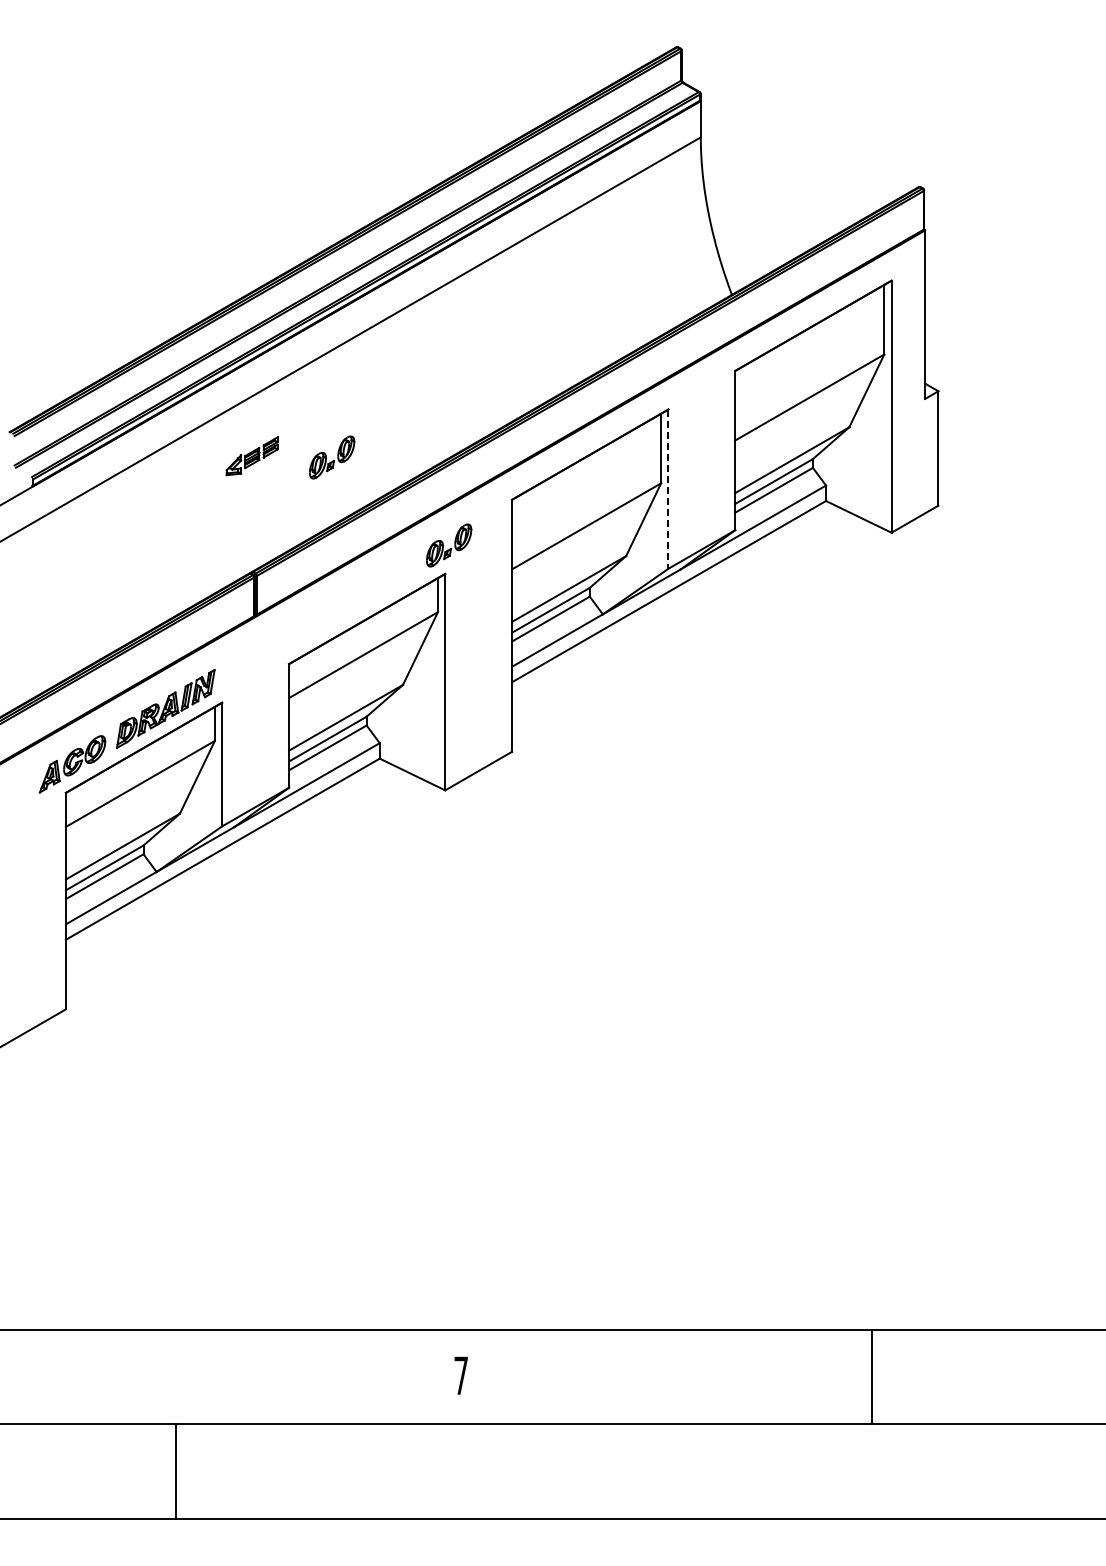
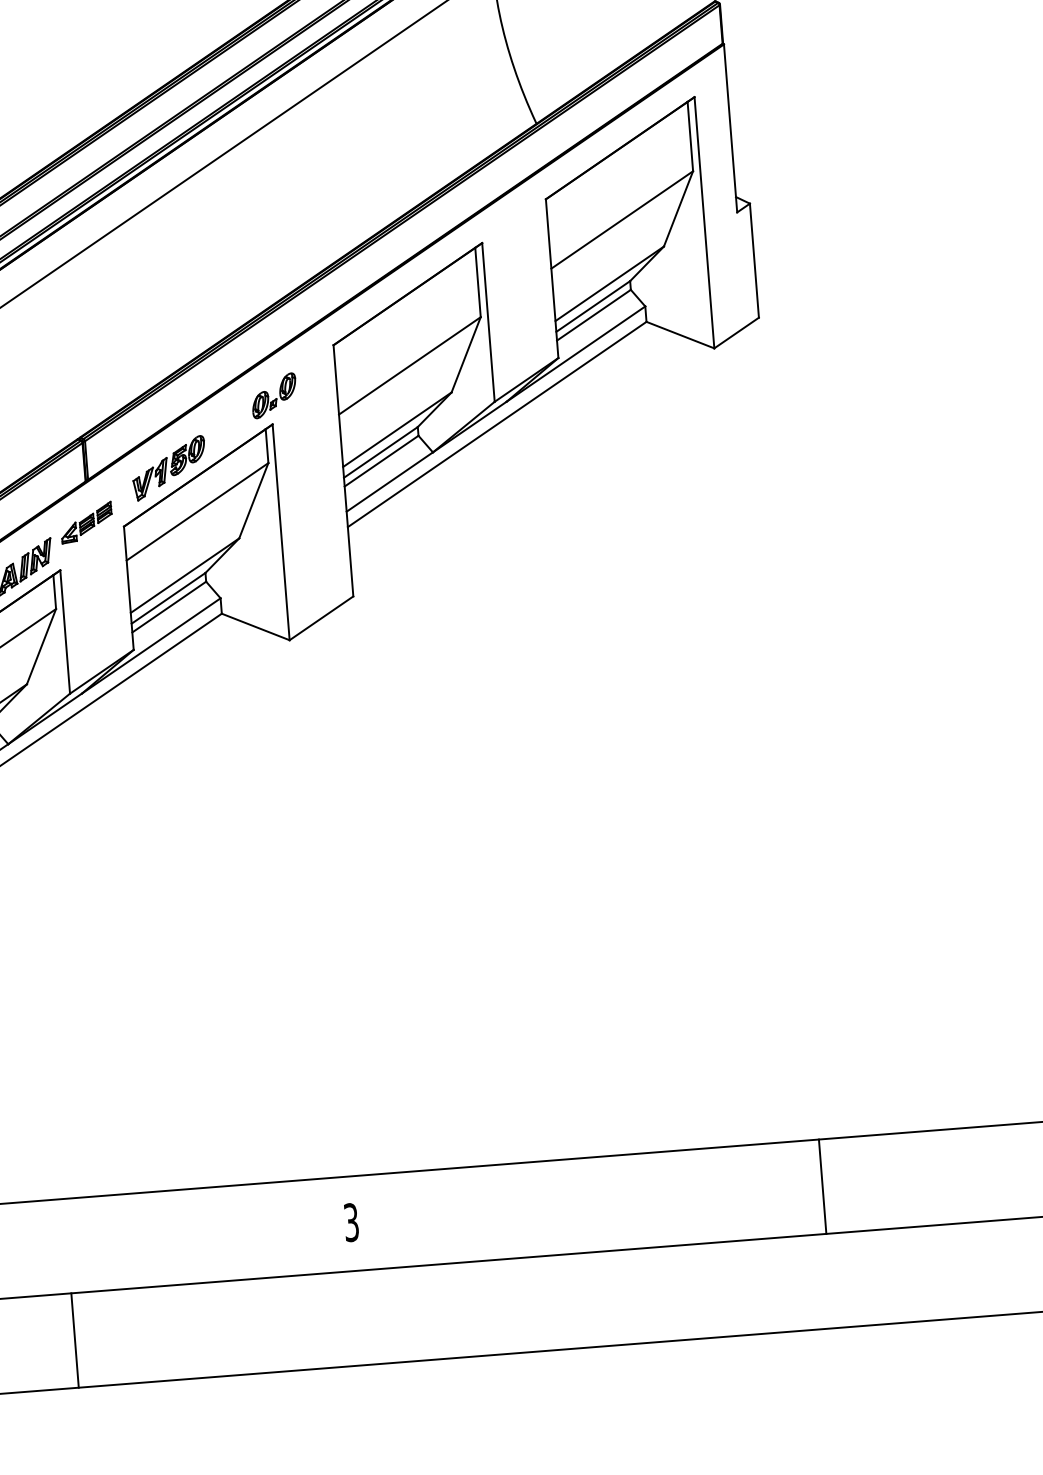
part: (251, 456) -> (86, 522), moved
part: (332, 457) -> (151, 317), removed
line: (668, 489) -> (488, 322), dashed -> solid
part: (338, 609) -> (169, 468), added
text: (460, 1375) -> (350, 1222), 7 -> 3
line: (871, 1376) -> (822, 1186), moved

